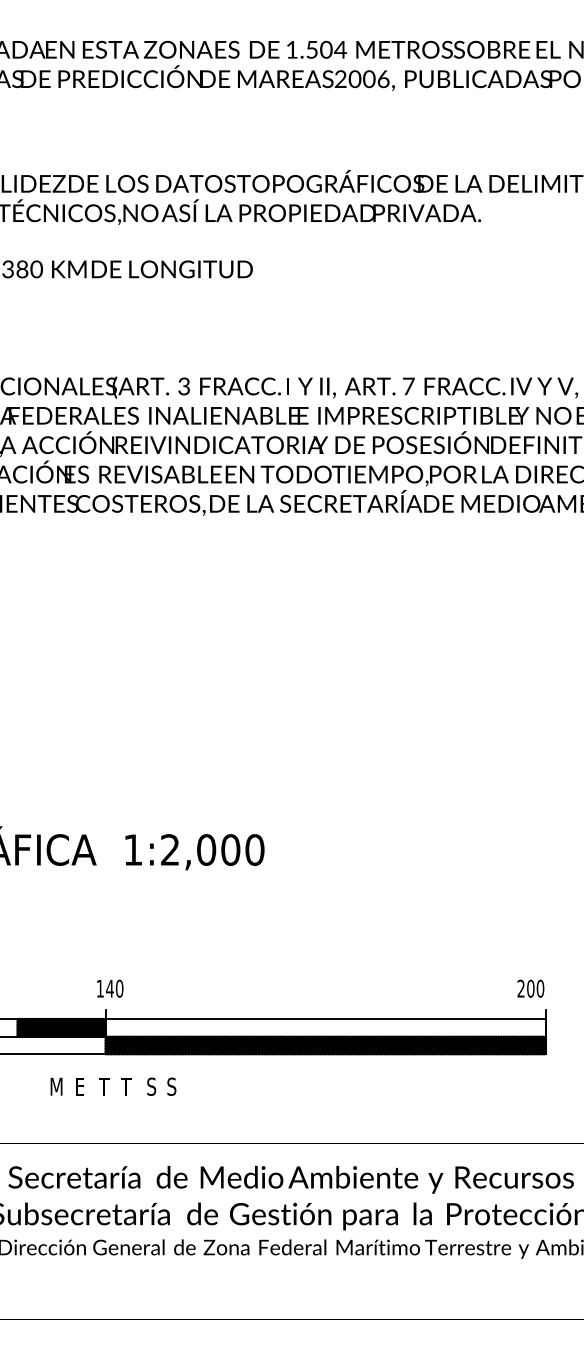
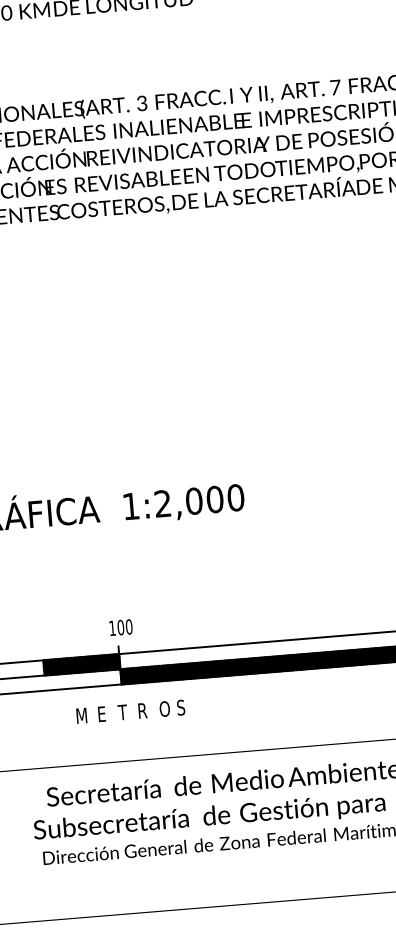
text: (109, 988) -> (120, 627), 140 -> 100
text: (126, 1086) -> (142, 710), T -> R
text: (152, 1086) -> (164, 708), S -> O

